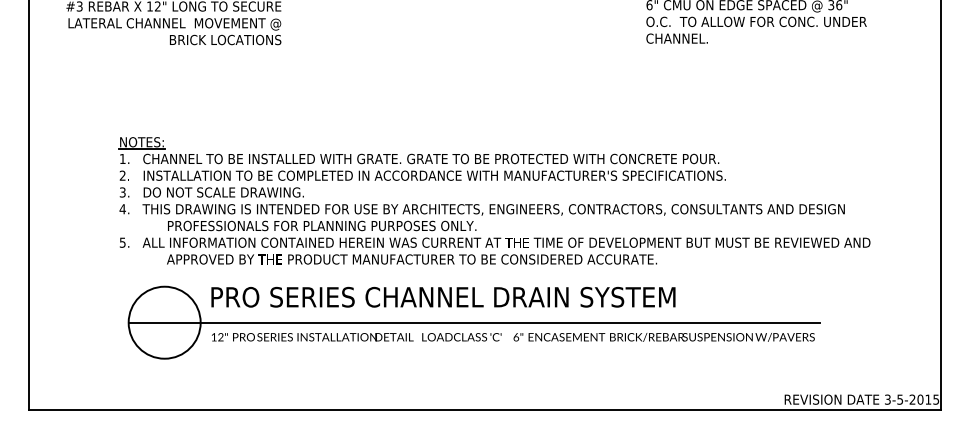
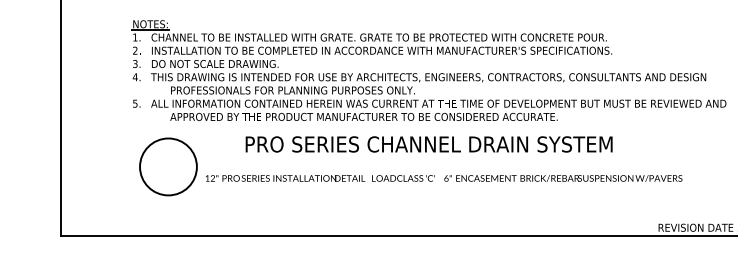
text: (443, 296) -> (429, 143), moved
line: (473, 322) -> (412, 166), removed

